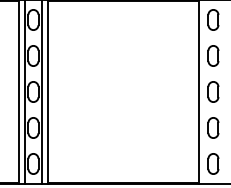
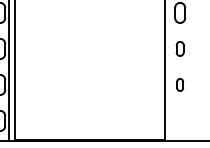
part: (213, 91) -> (180, 48), size x0.7
part: (213, 127) -> (180, 84), size x0.6
part: (213, 163) -> (180, 120), removed

